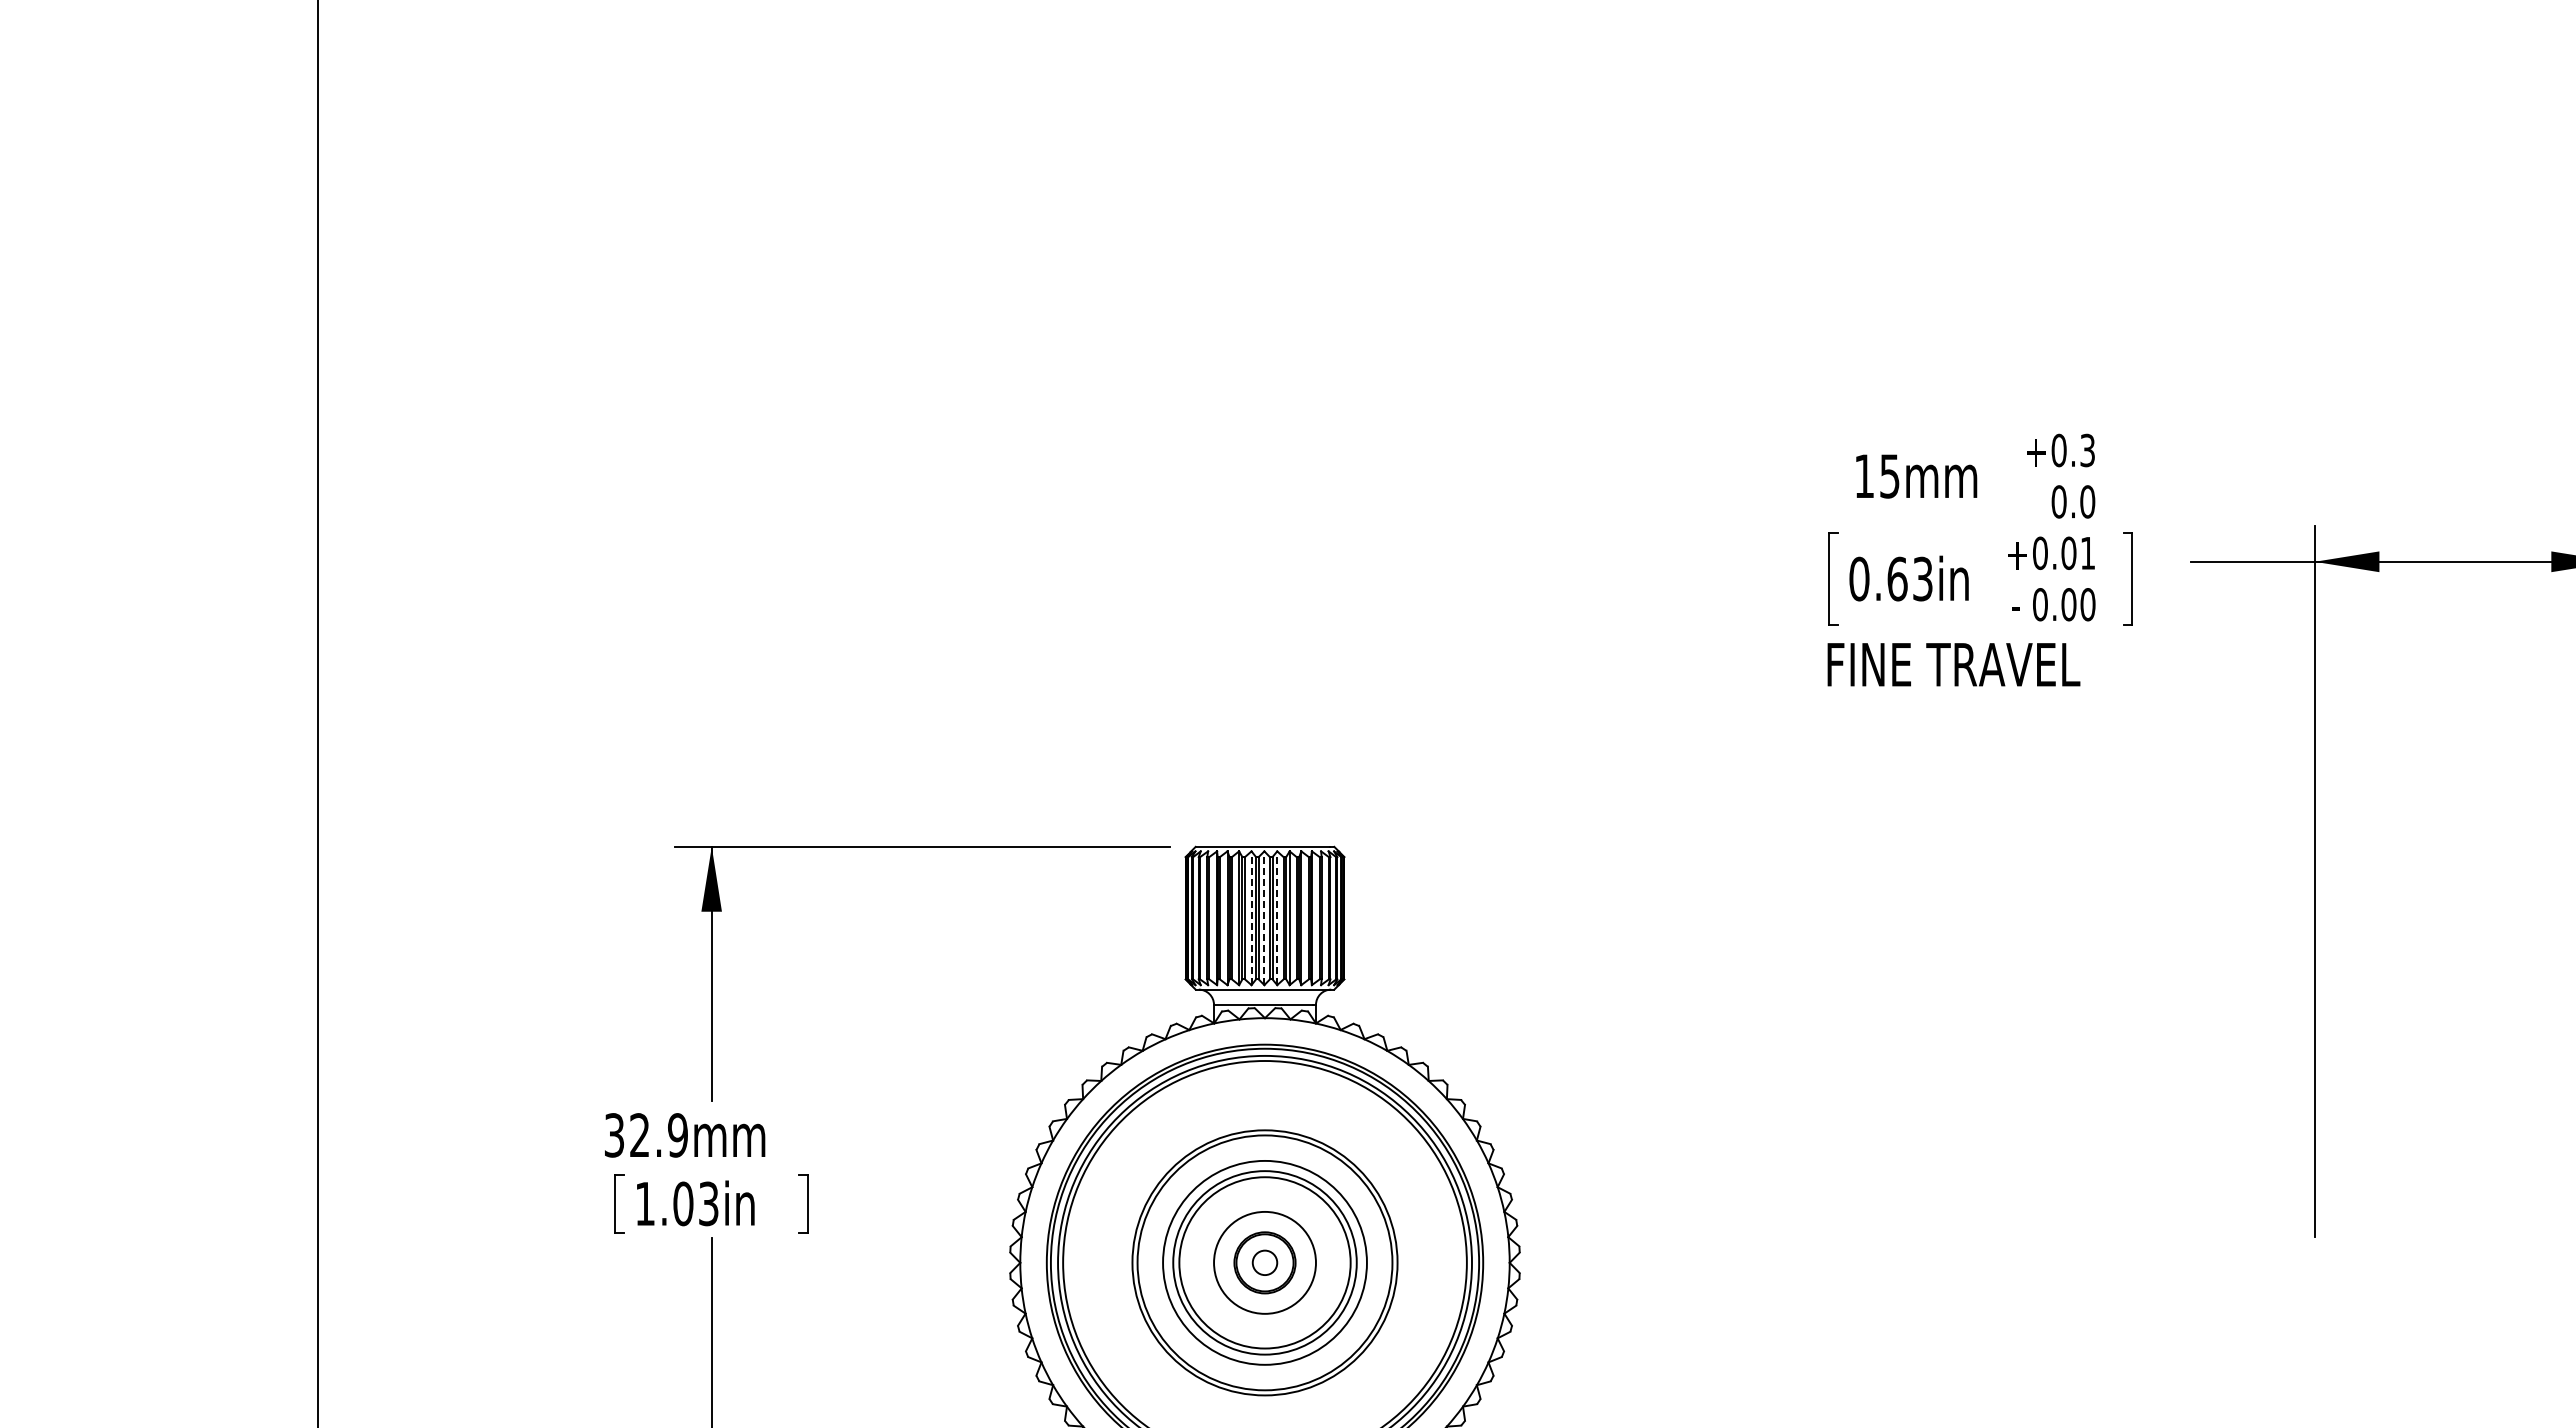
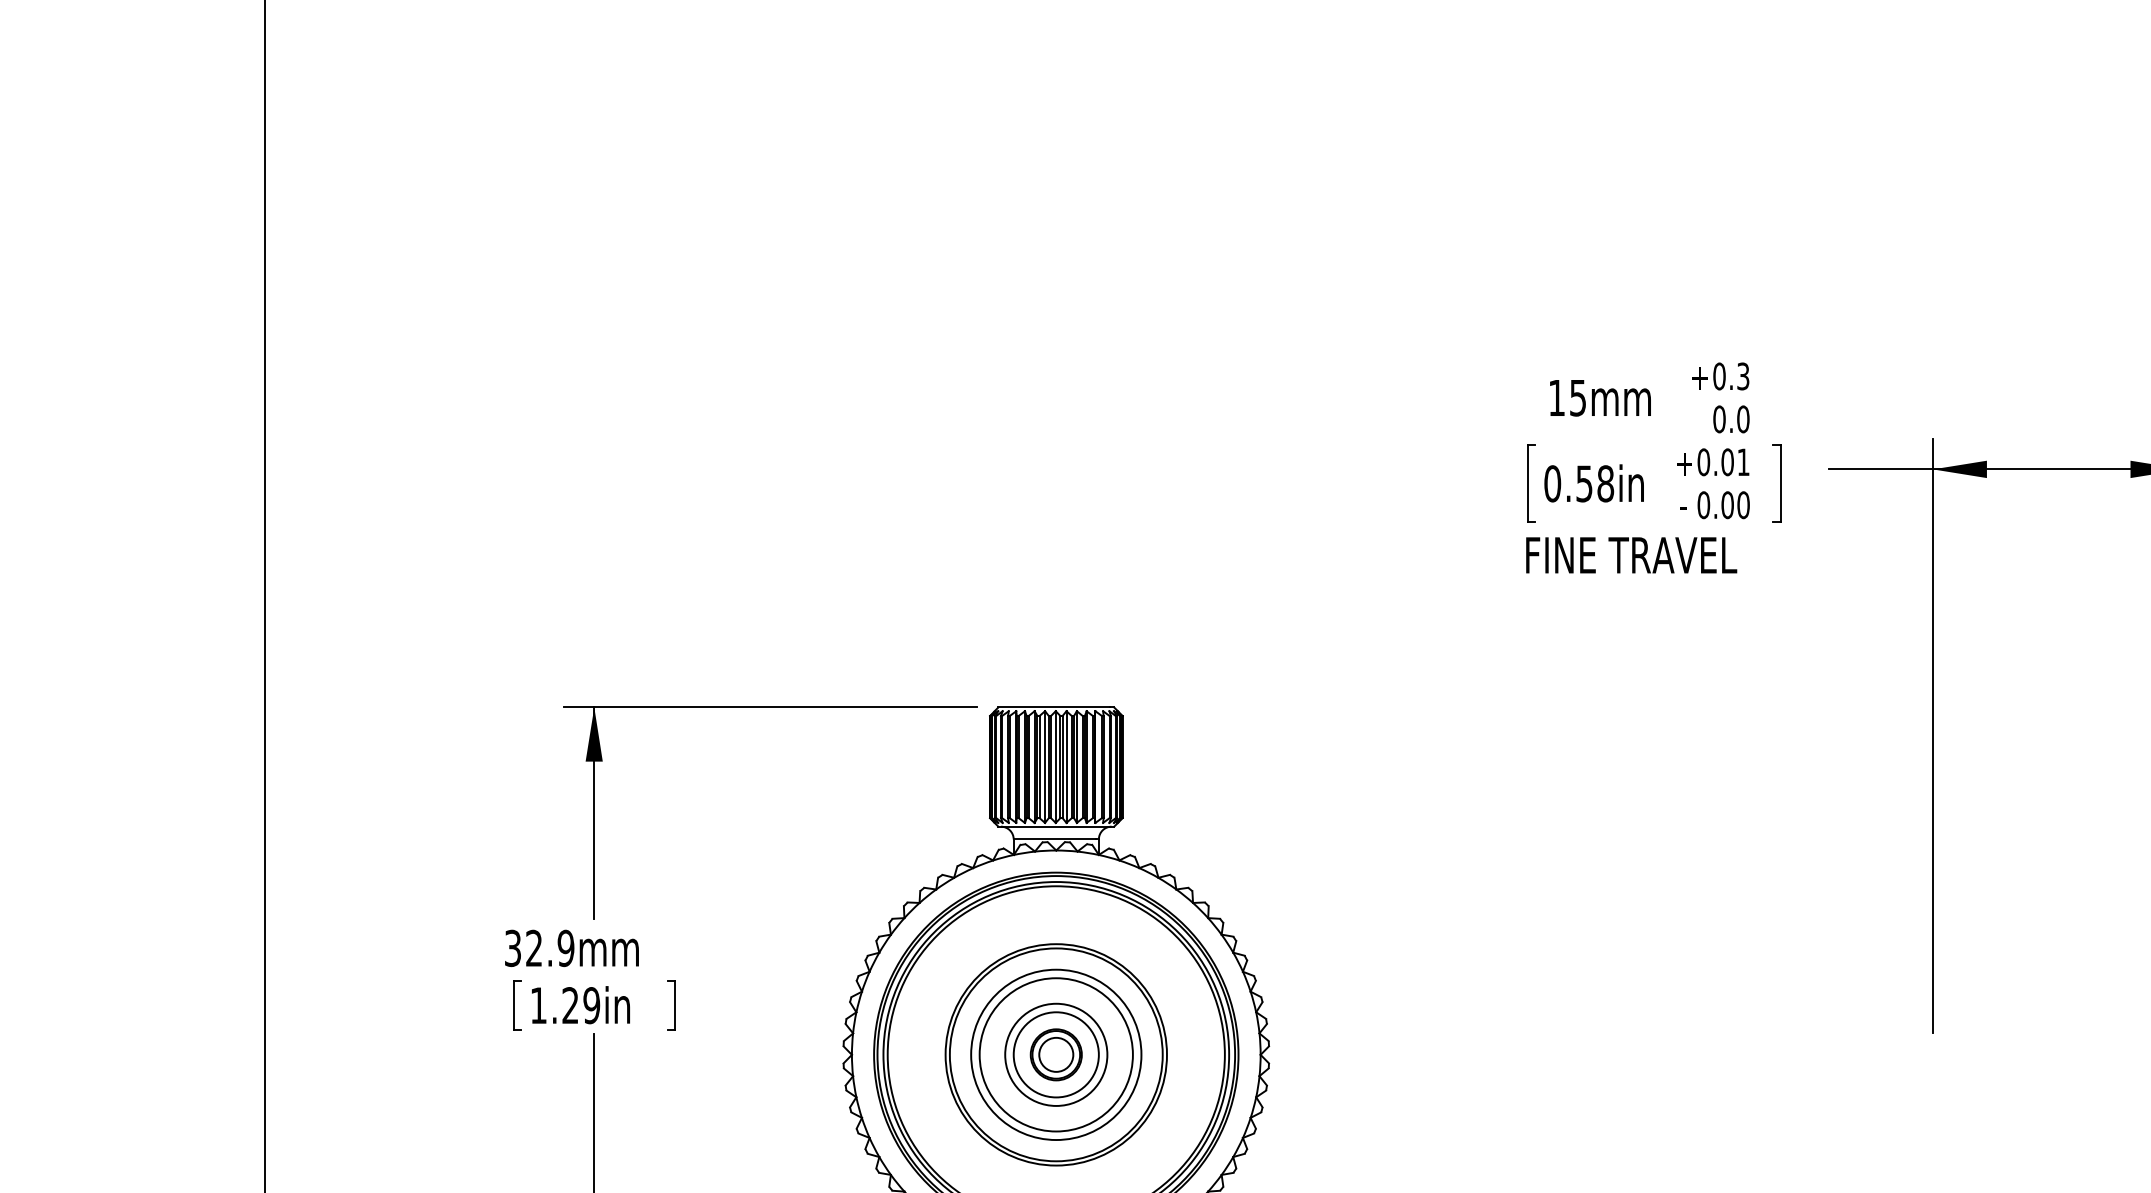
text: (1909, 578) -> (1594, 483), 0.63in -> 0.58in
line: (1251, 918) -> (1045, 767), dashed -> solid
line: (1264, 918) -> (1055, 767), dashed -> solid
line: (1277, 918) -> (1066, 767), dashed -> solid
text: (695, 1203) -> (580, 1005), 1.03in -> 1.29in
circle: (1264, 1262) -> (1055, 1054), size x0.71
circle: (1264, 1262) -> (1055, 1054), size x1.67

